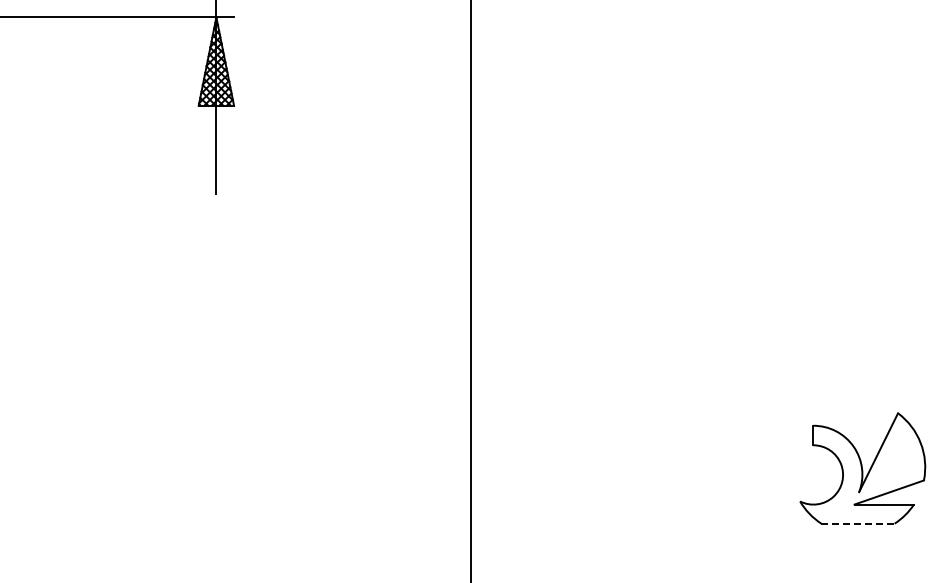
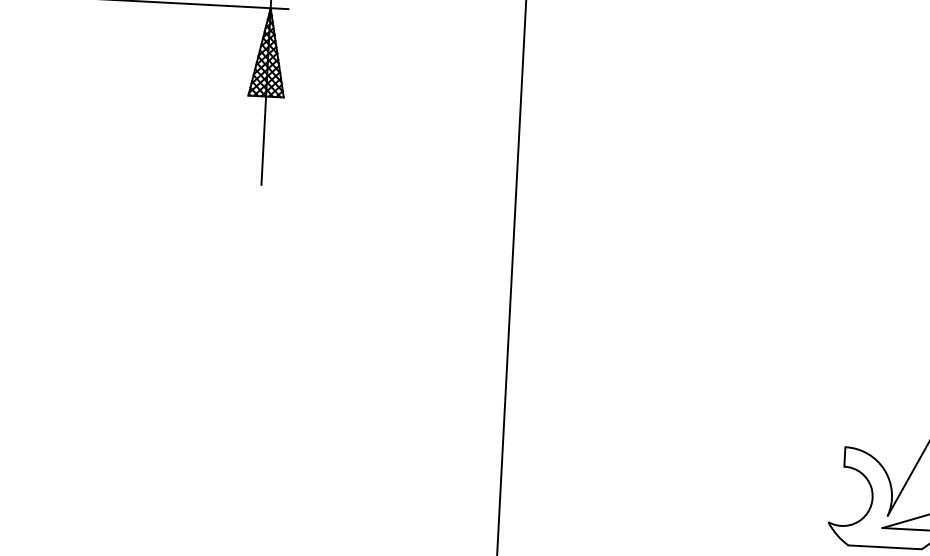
line: (858, 523) -> (885, 547), dashed -> solid

